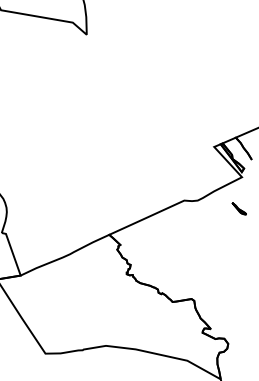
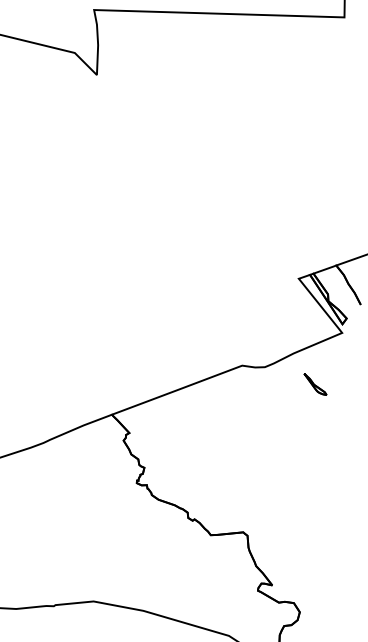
part: (238, 208) -> (314, 383), moved

